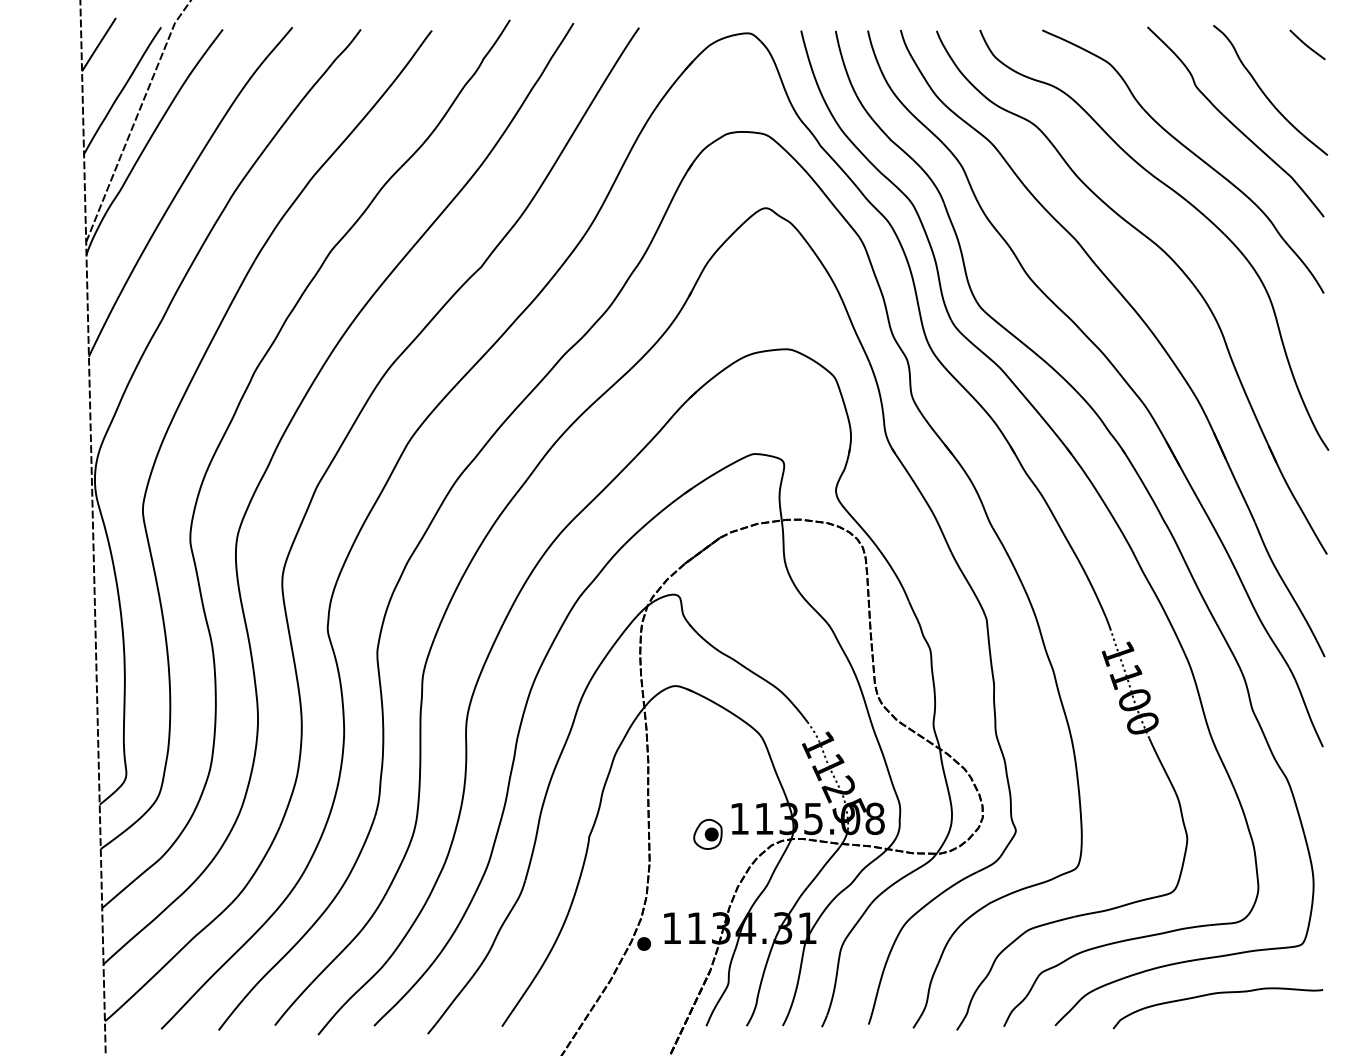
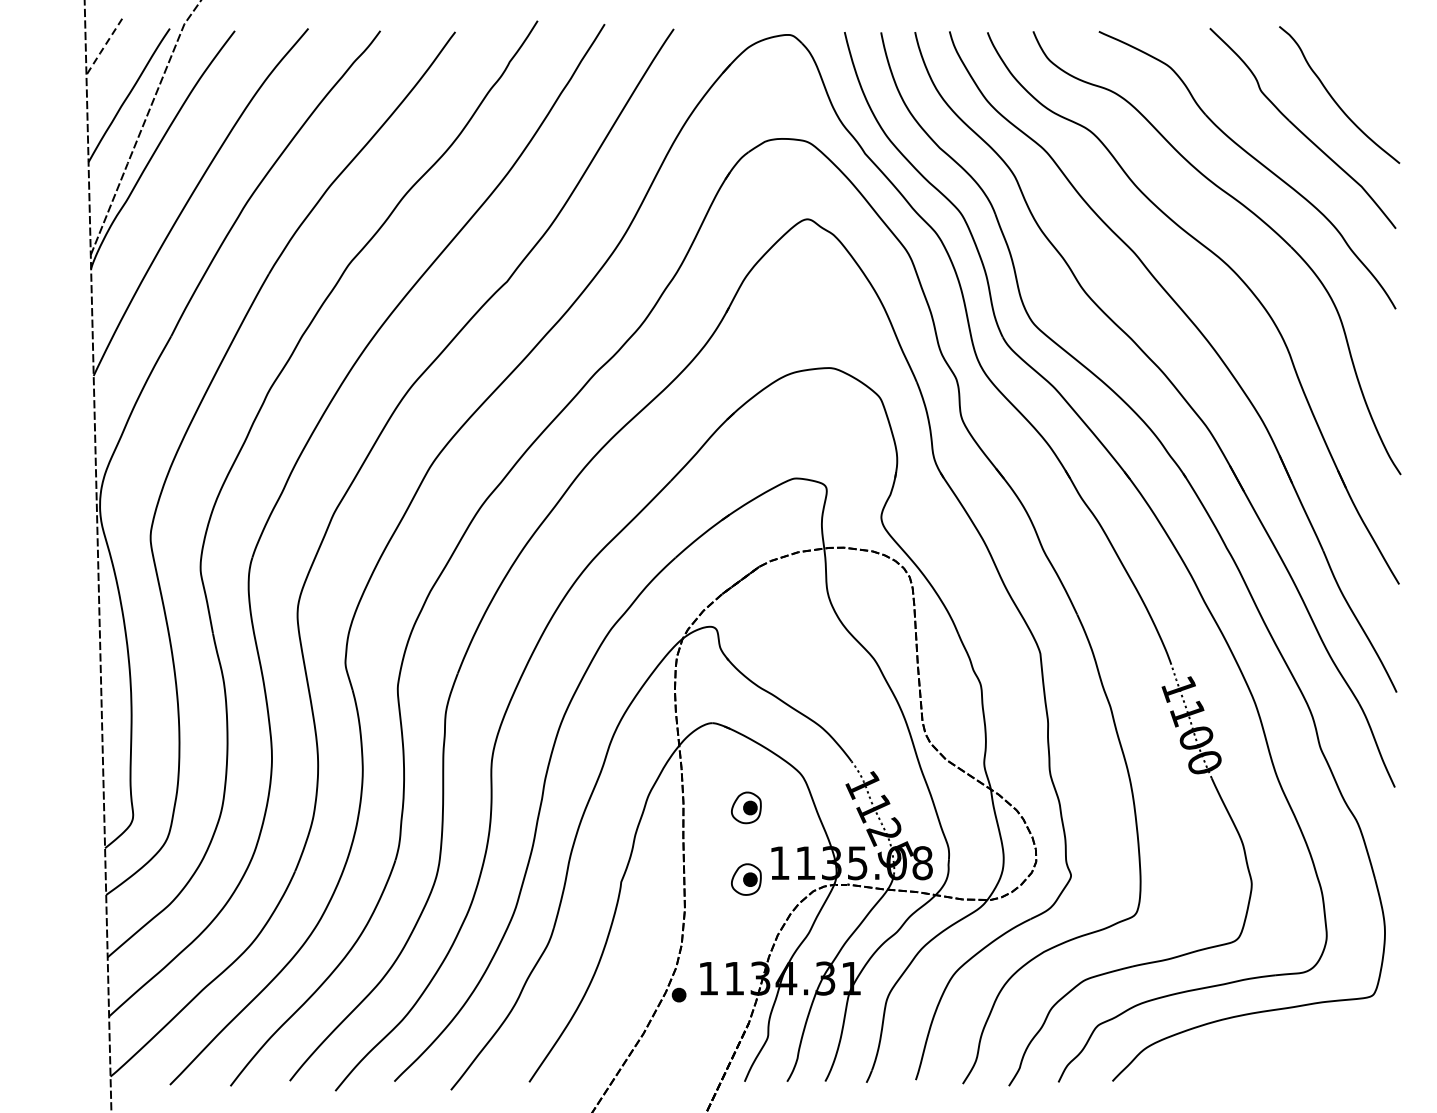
curve: (1306, 44) -> (1377, 46), removed
line: (98, 45) -> (103, 47), solid -> dashed
part: (707, 766) -> (745, 807), added
curve: (1216, 994) -> (1282, 1048), removed

